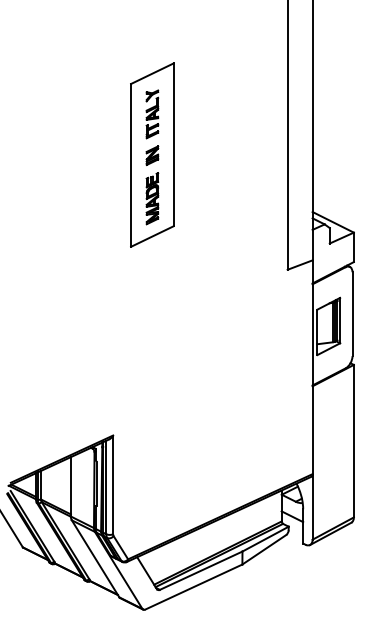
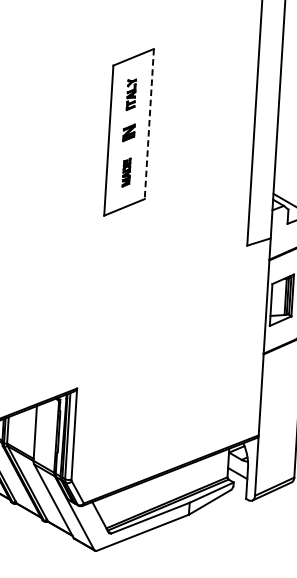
part: (152, 114) -> (131, 94), size x0.7
line: (173, 145) -> (149, 124), solid -> dashed
part: (152, 198) -> (126, 172), size x0.6

